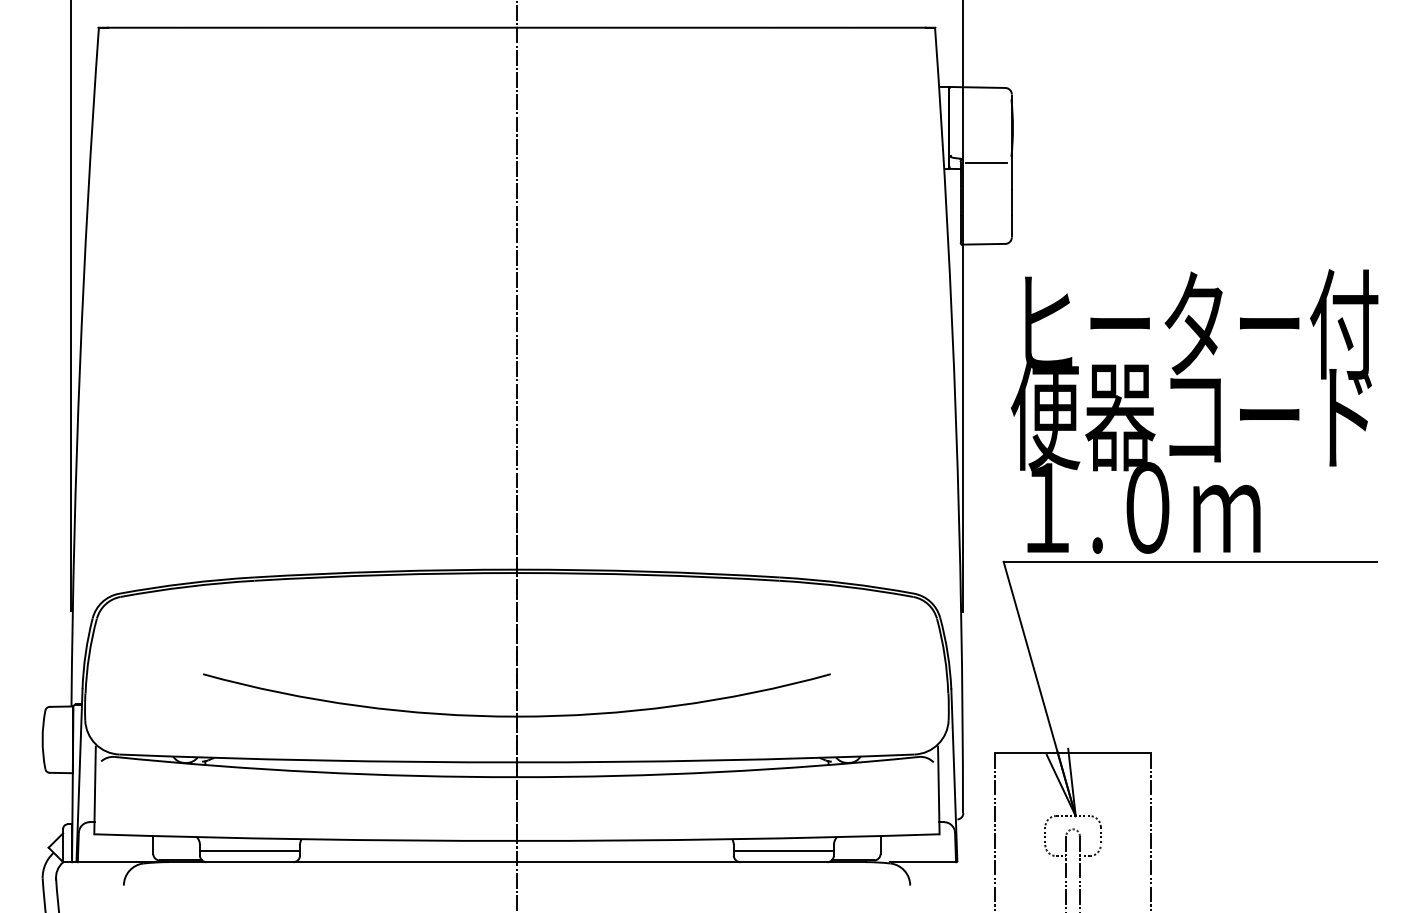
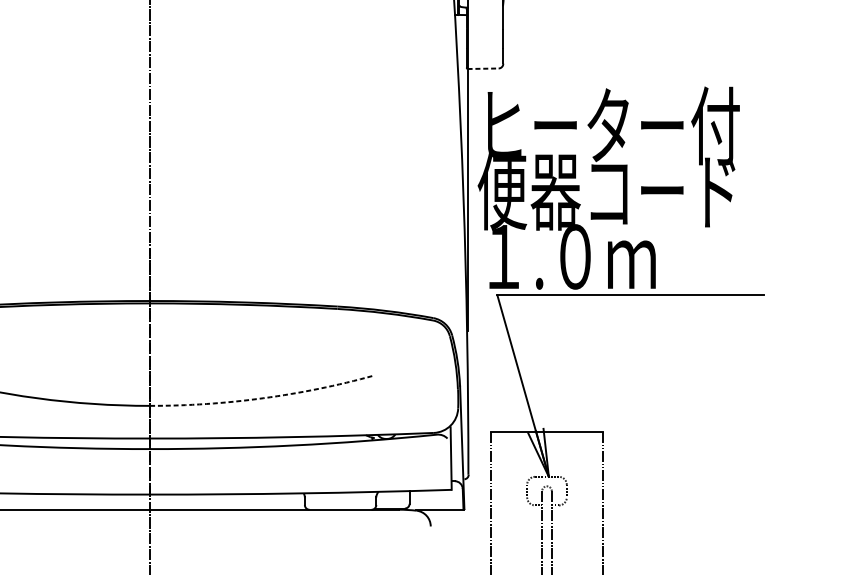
line: (986, 162) -> (485, 10), removed
line: (983, 244) -> (483, 68), solid -> dashed
text: (1194, 411) -> (608, 188), moved
arc: (675, 705) -> (263, 397), solid -> dashed
line: (783, 851) -> (340, 502), removed

